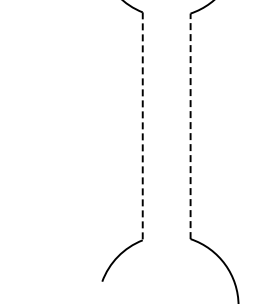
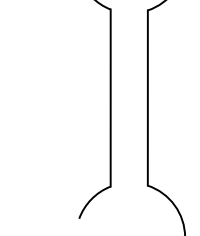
line: (142, 126) -> (110, 98), dashed -> solid
line: (190, 126) -> (147, 98), dashed -> solid

